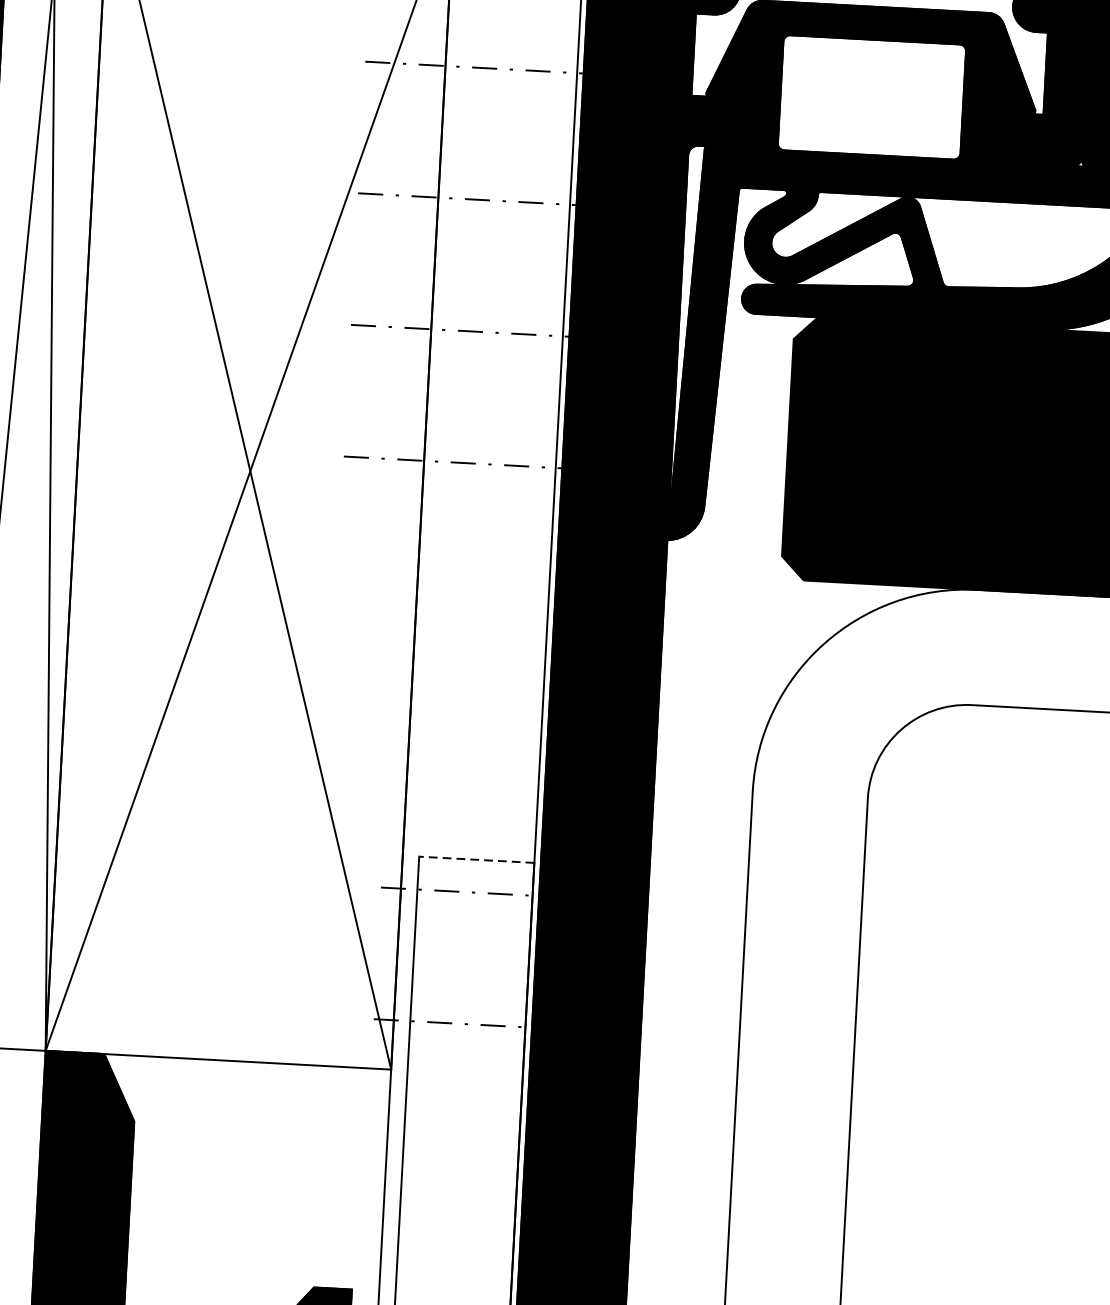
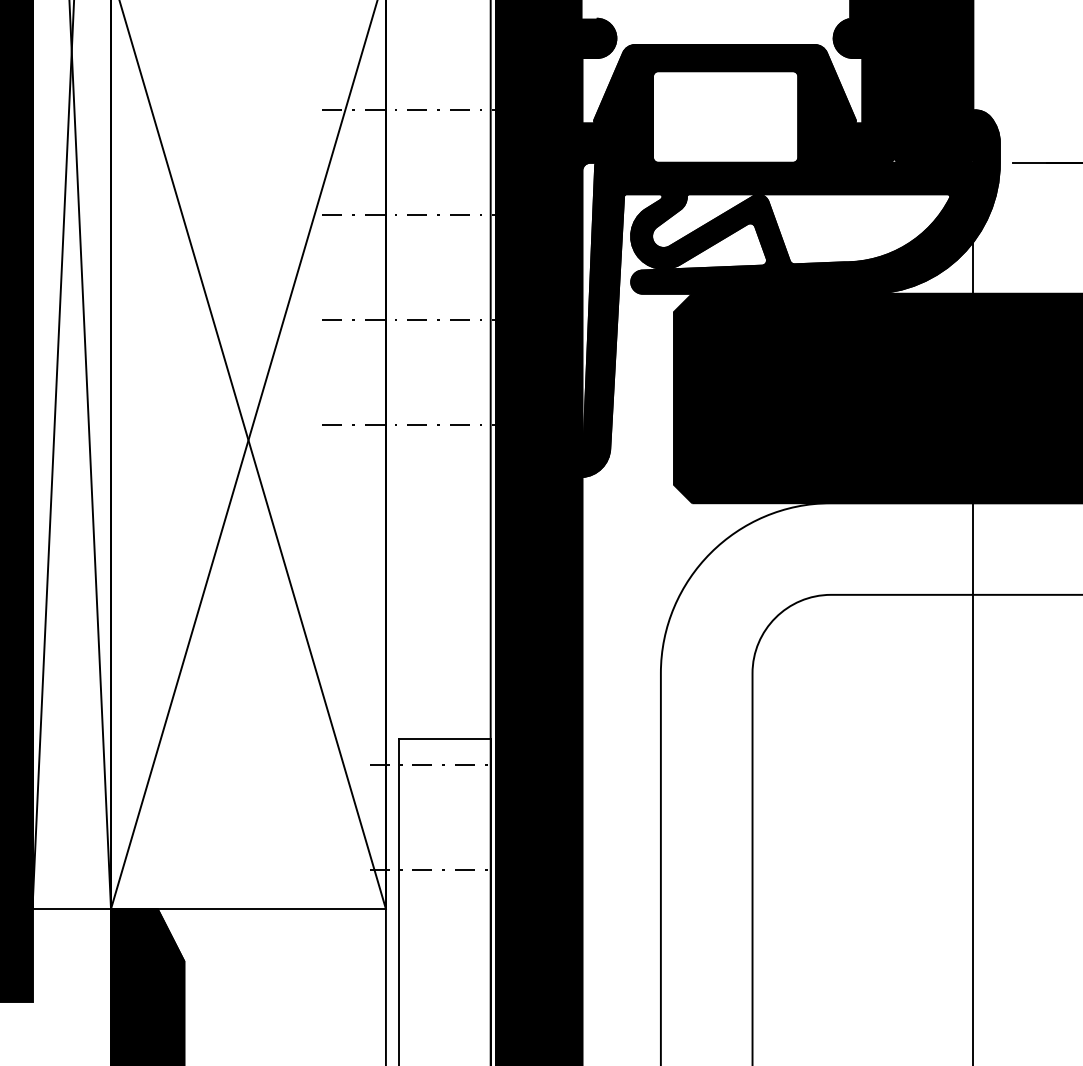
line: (476, 859) -> (444, 738), dashed -> solid

